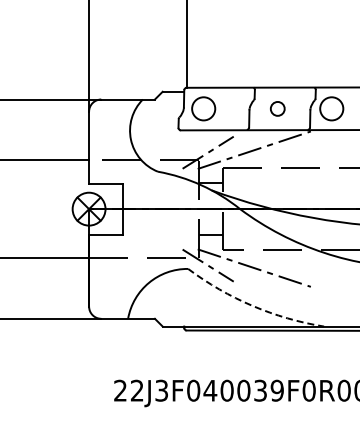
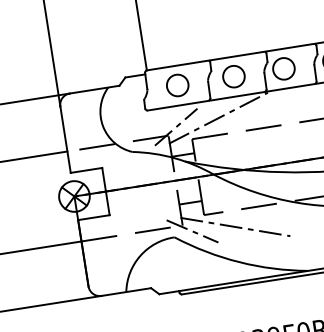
circle: (203, 108) -> (177, 85), moved
circle: (277, 108) -> (233, 76), size x1.67
arc: (252, 305) -> (239, 261), dashed -> solid

